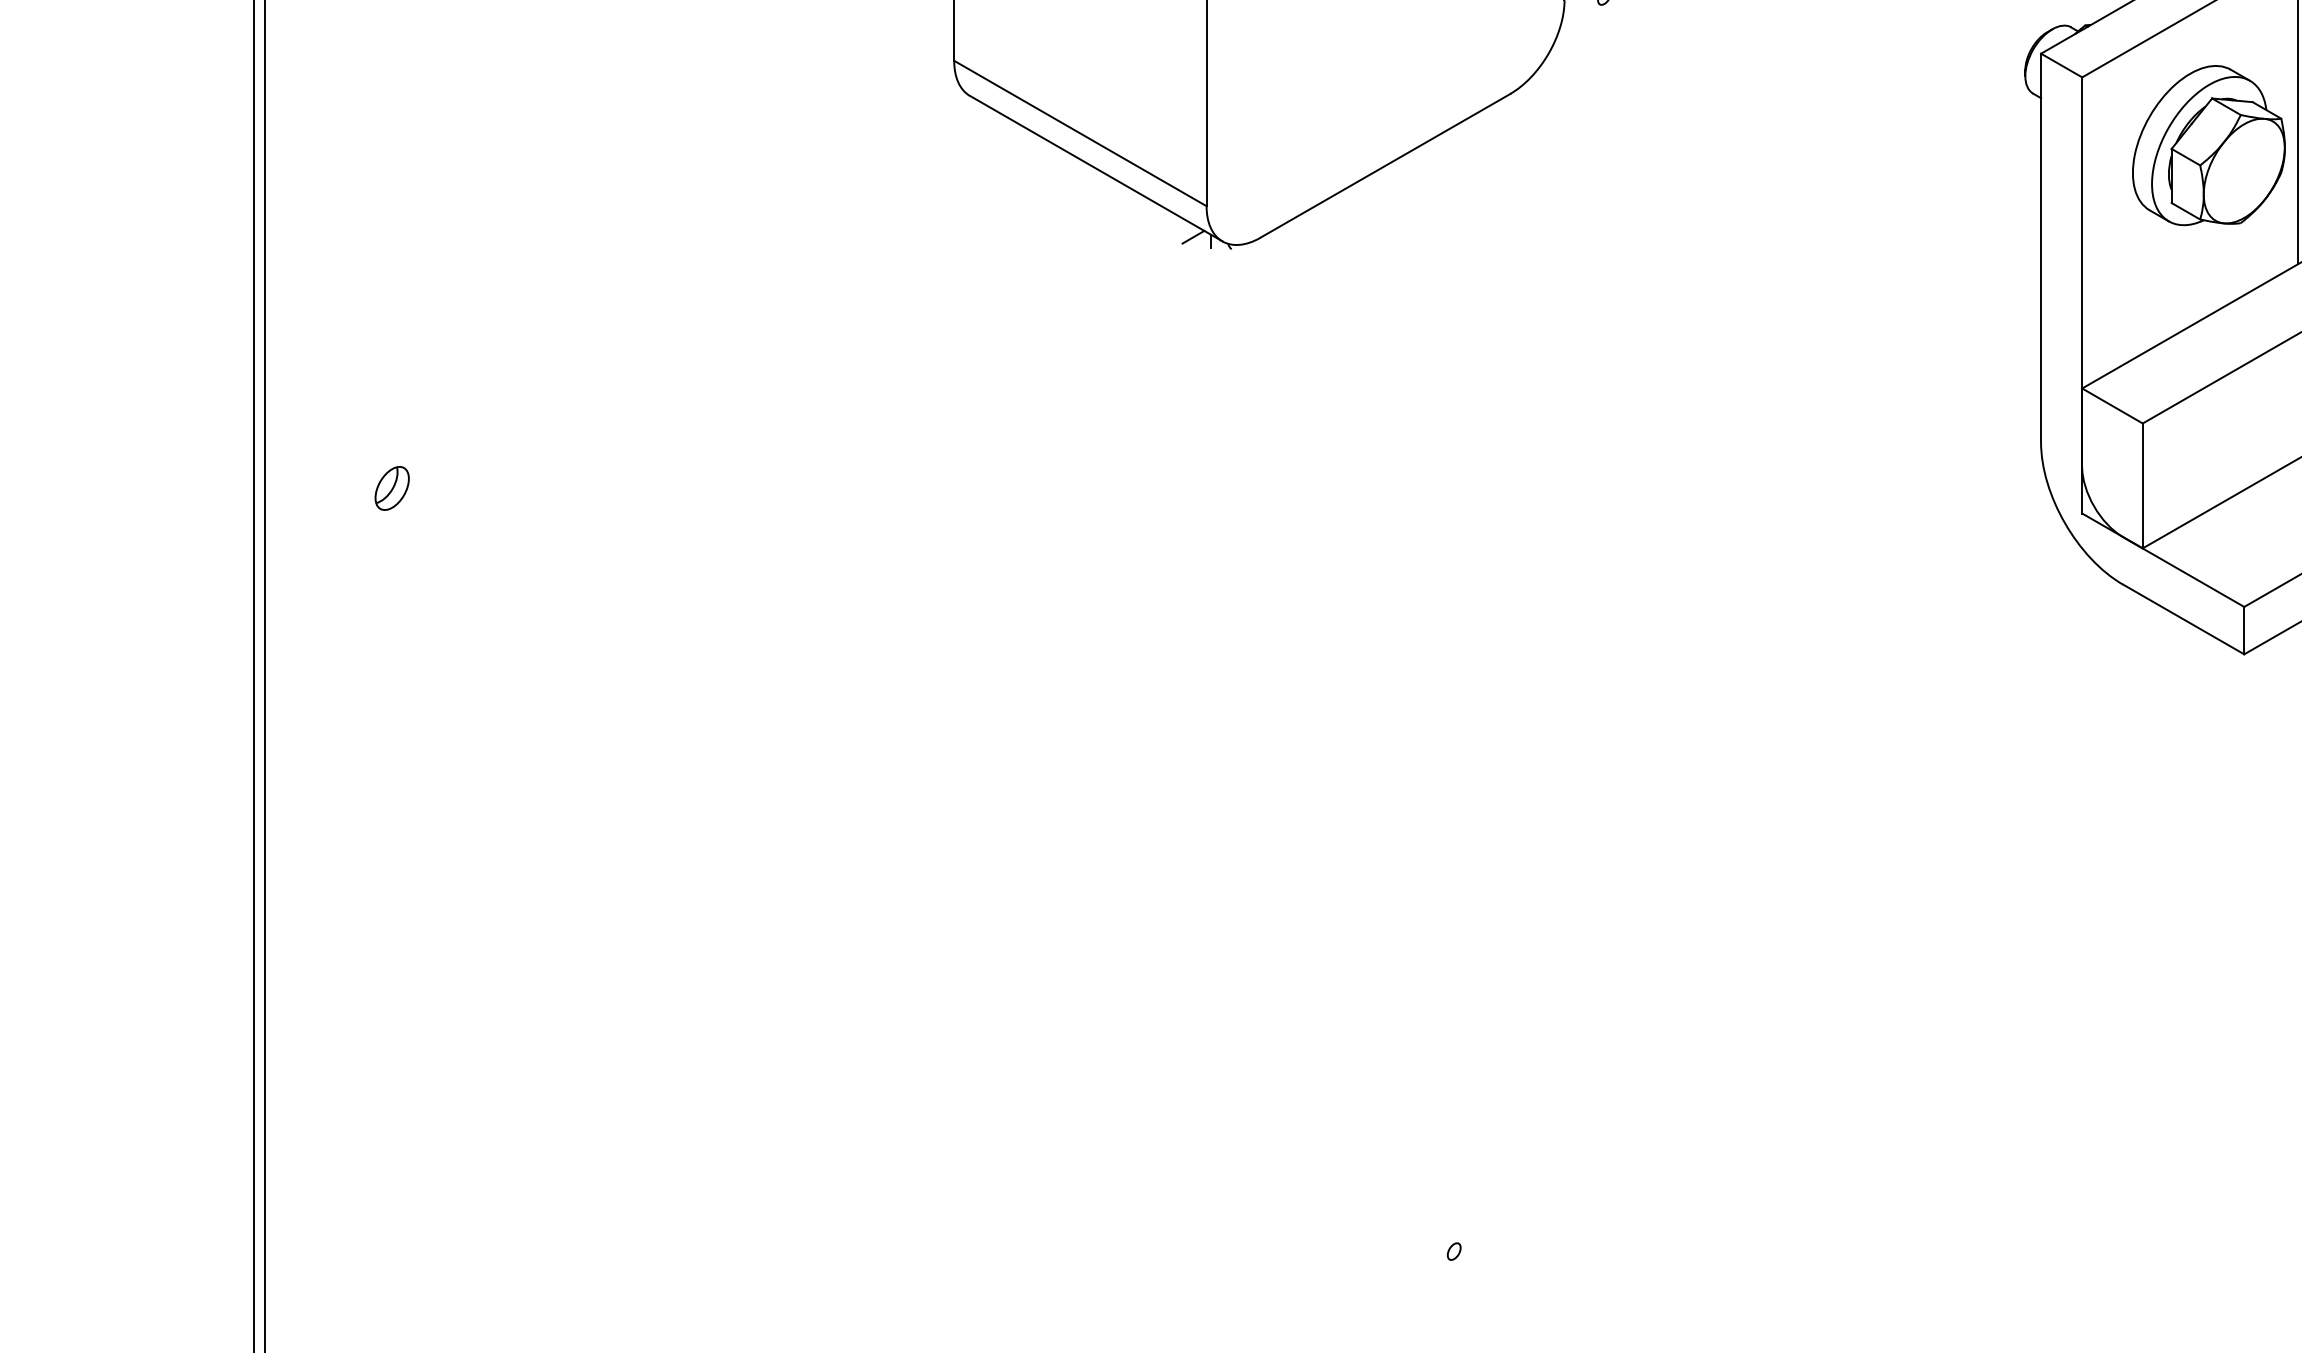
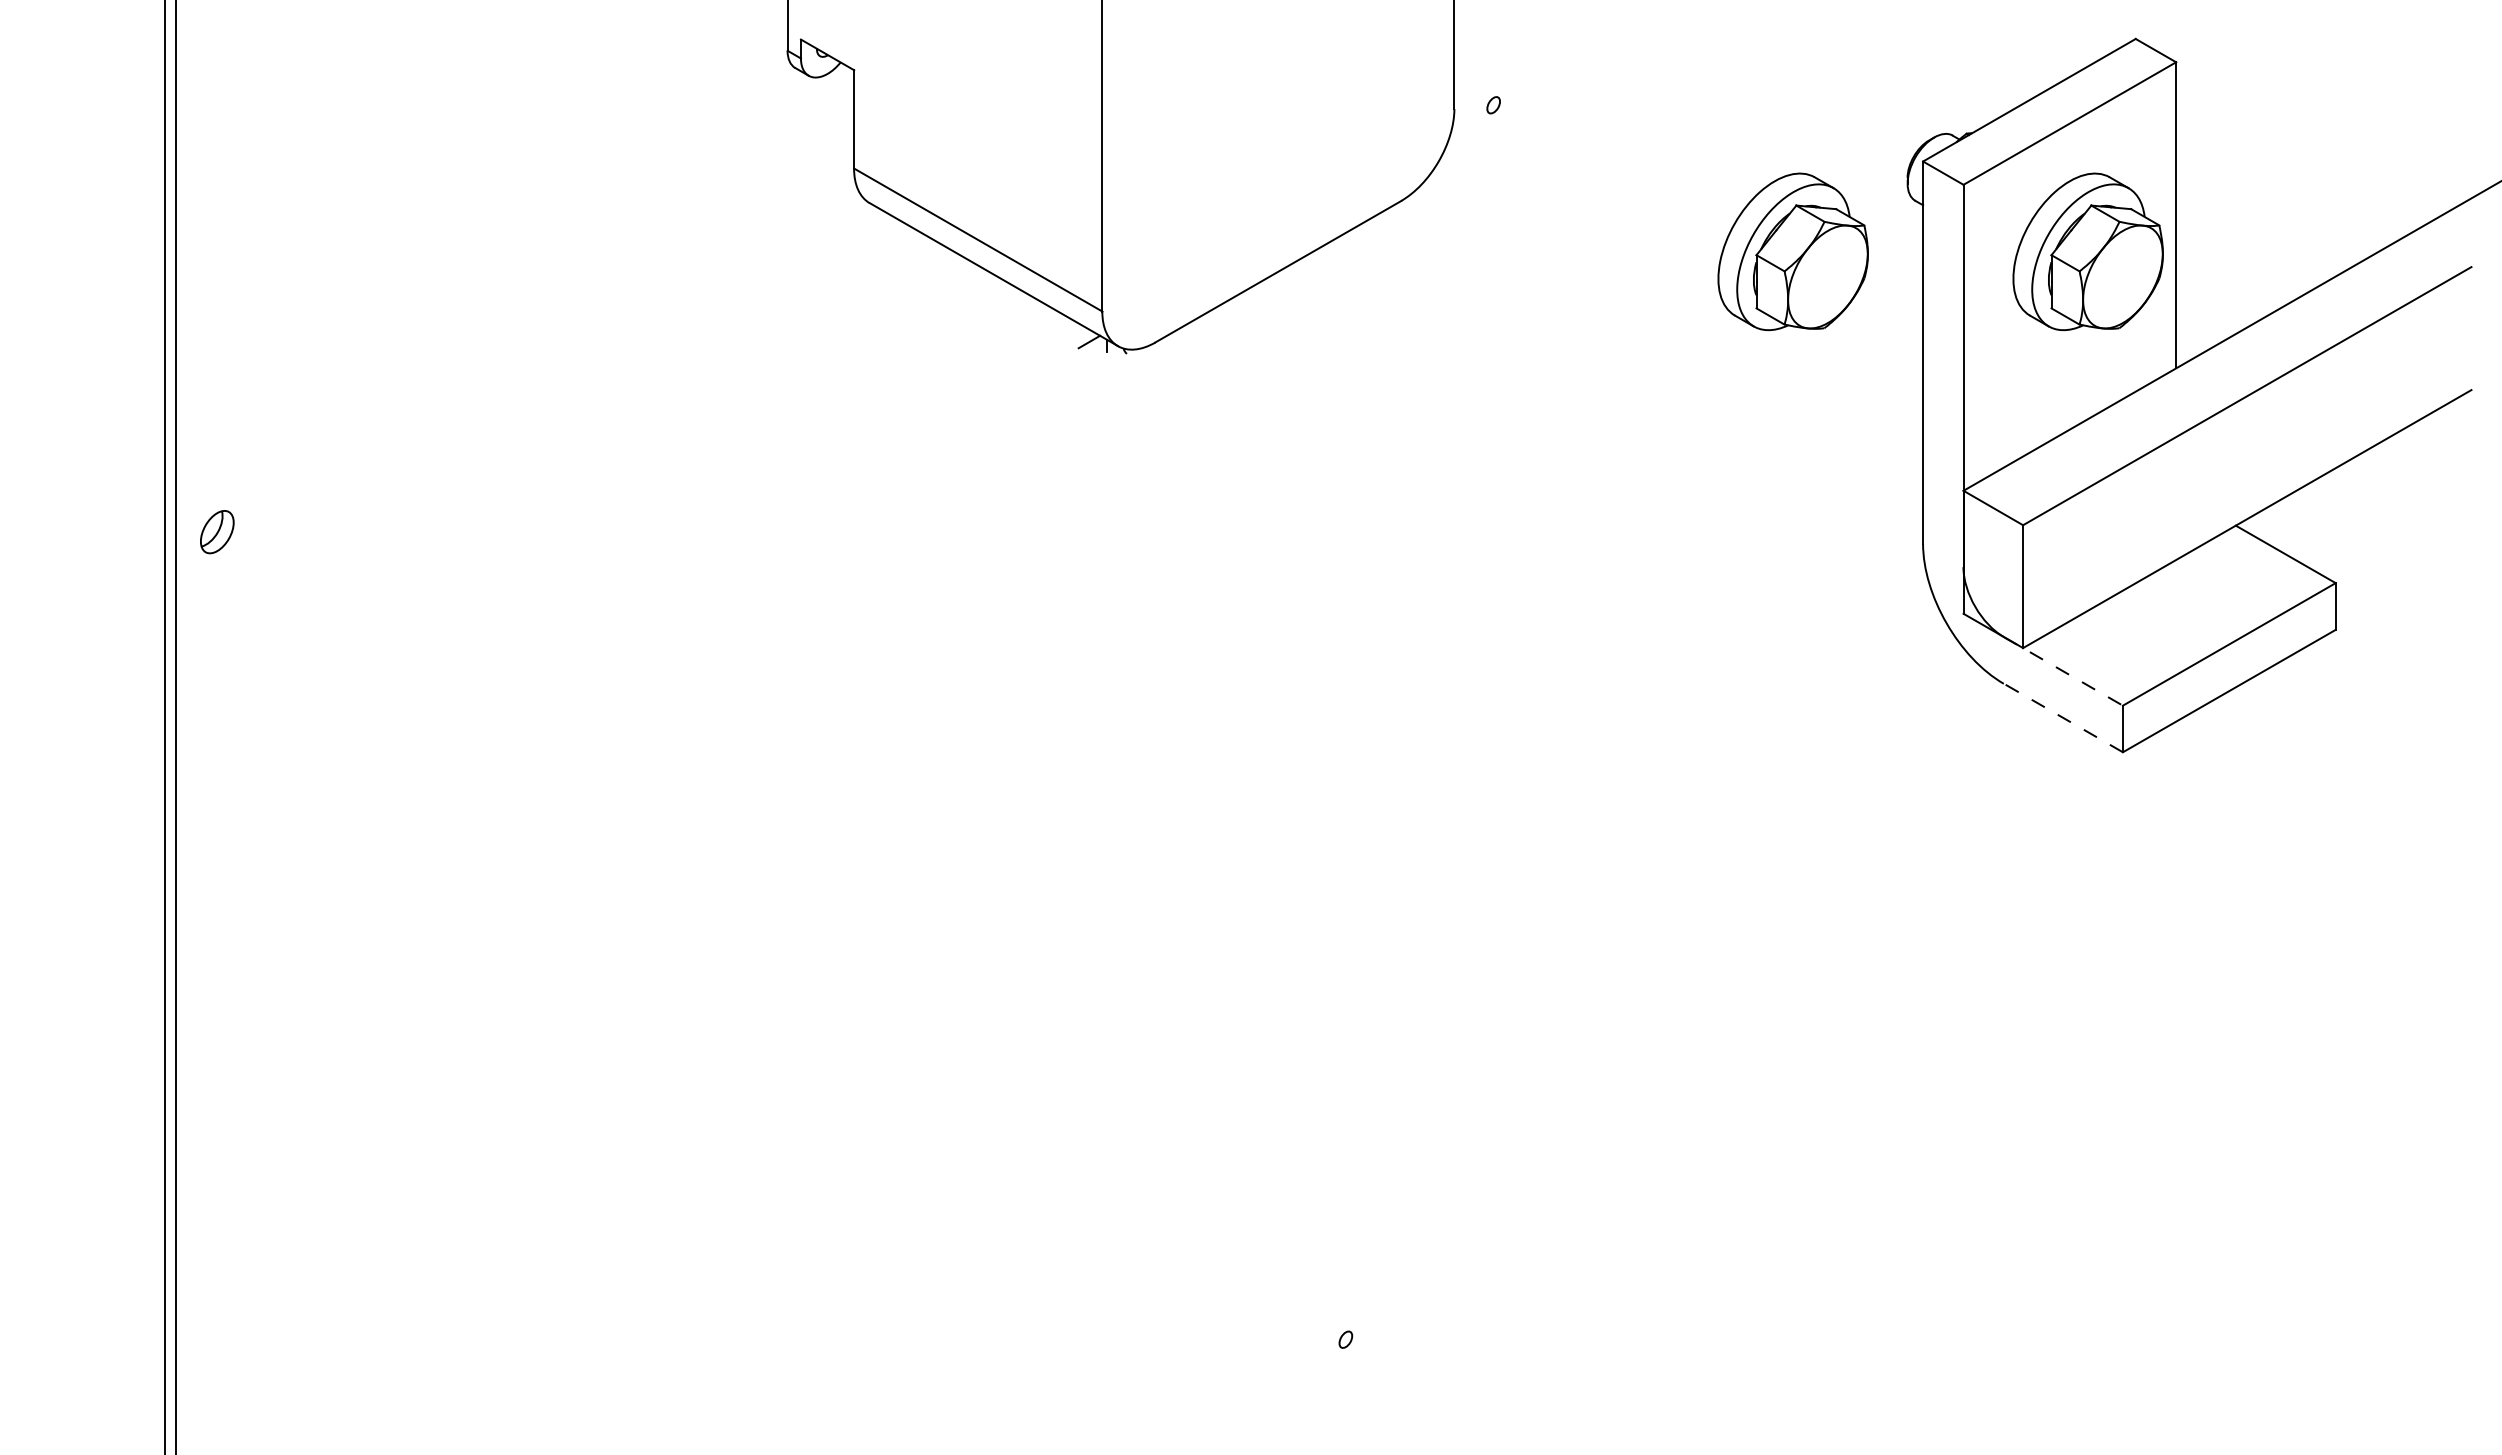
part: (1908, 145) -> (1792, 251), added
part: (392, 488) -> (217, 532), moved
line: (2183, 572) -> (2063, 671), solid -> dashed
line: (2183, 619) -> (2063, 718), solid -> dashed

